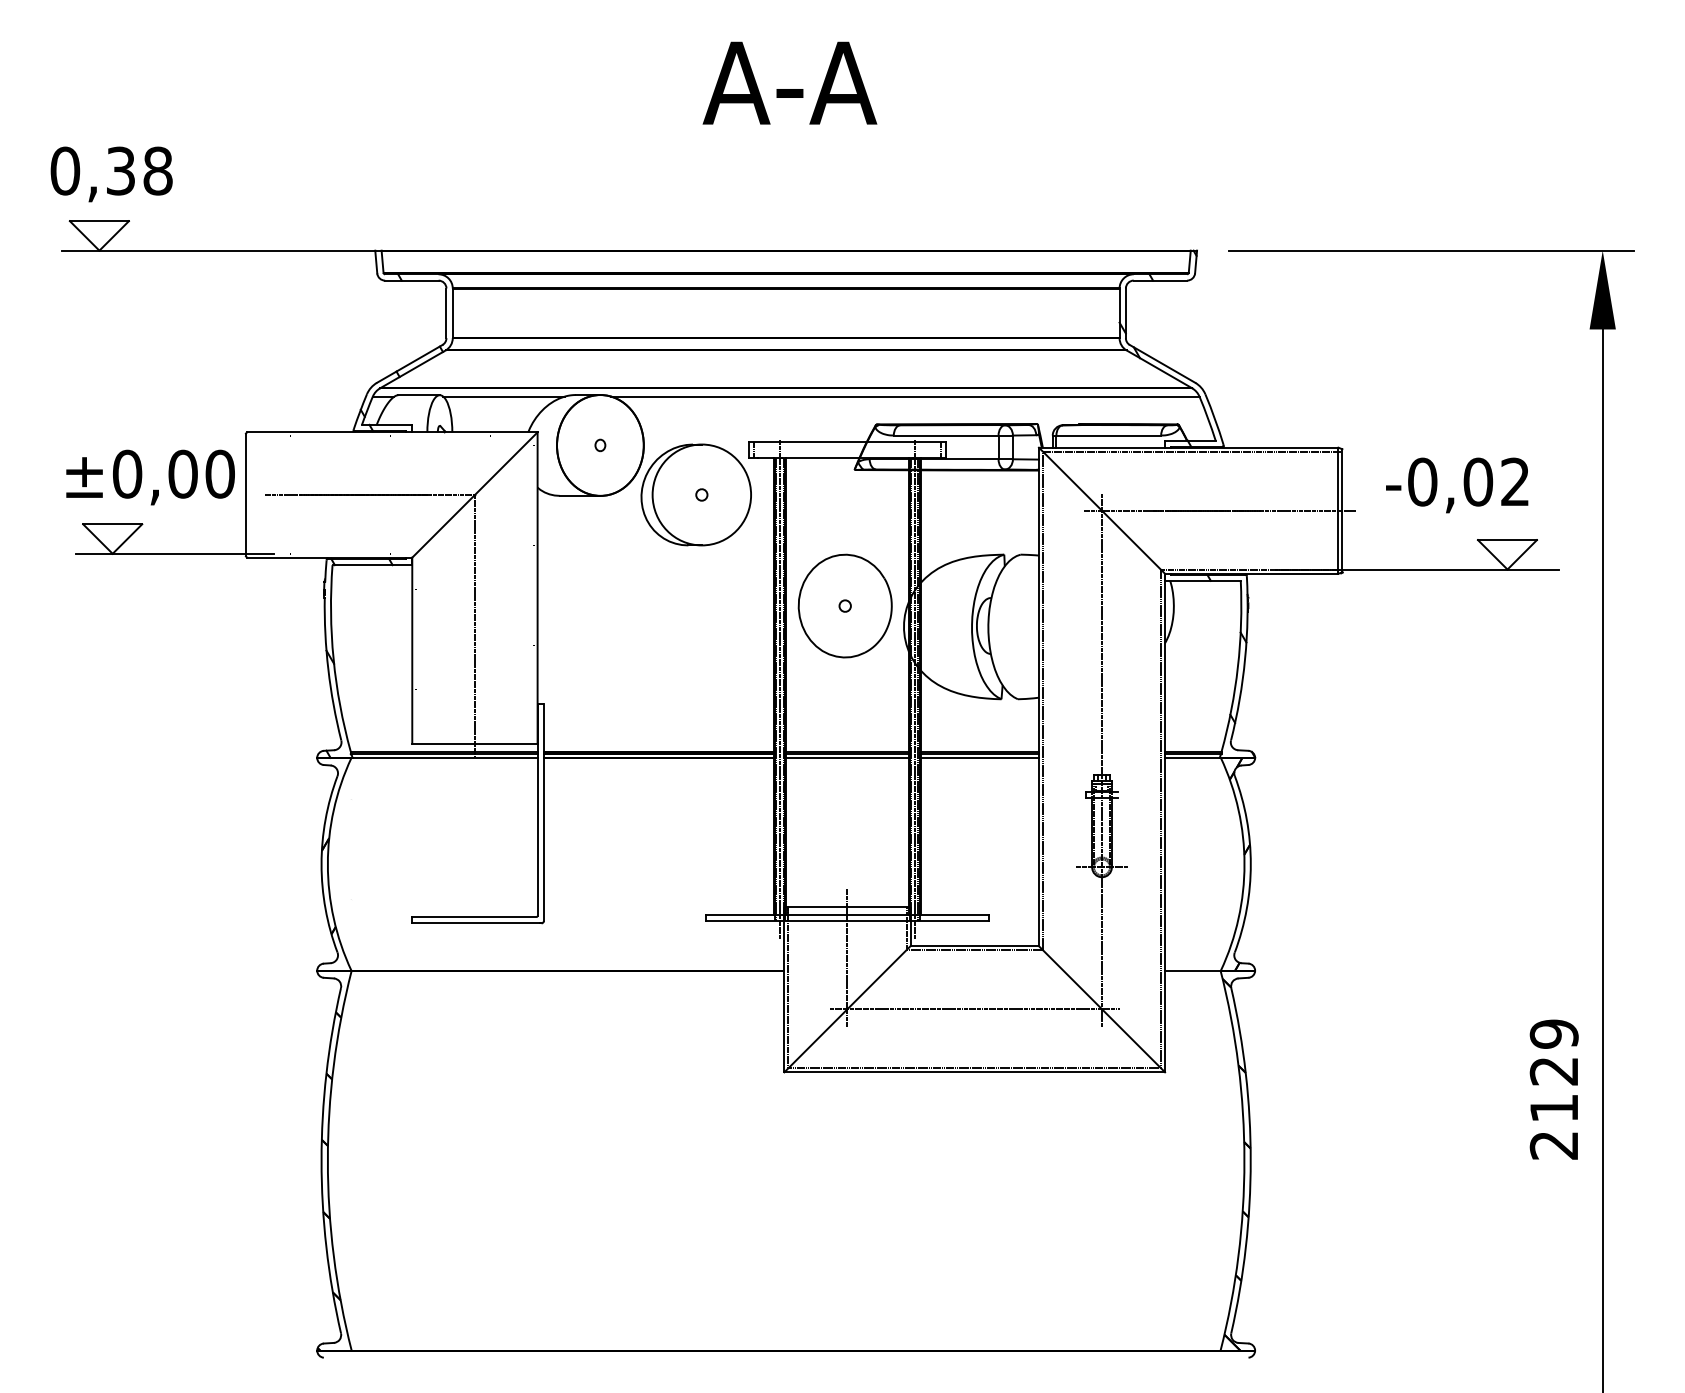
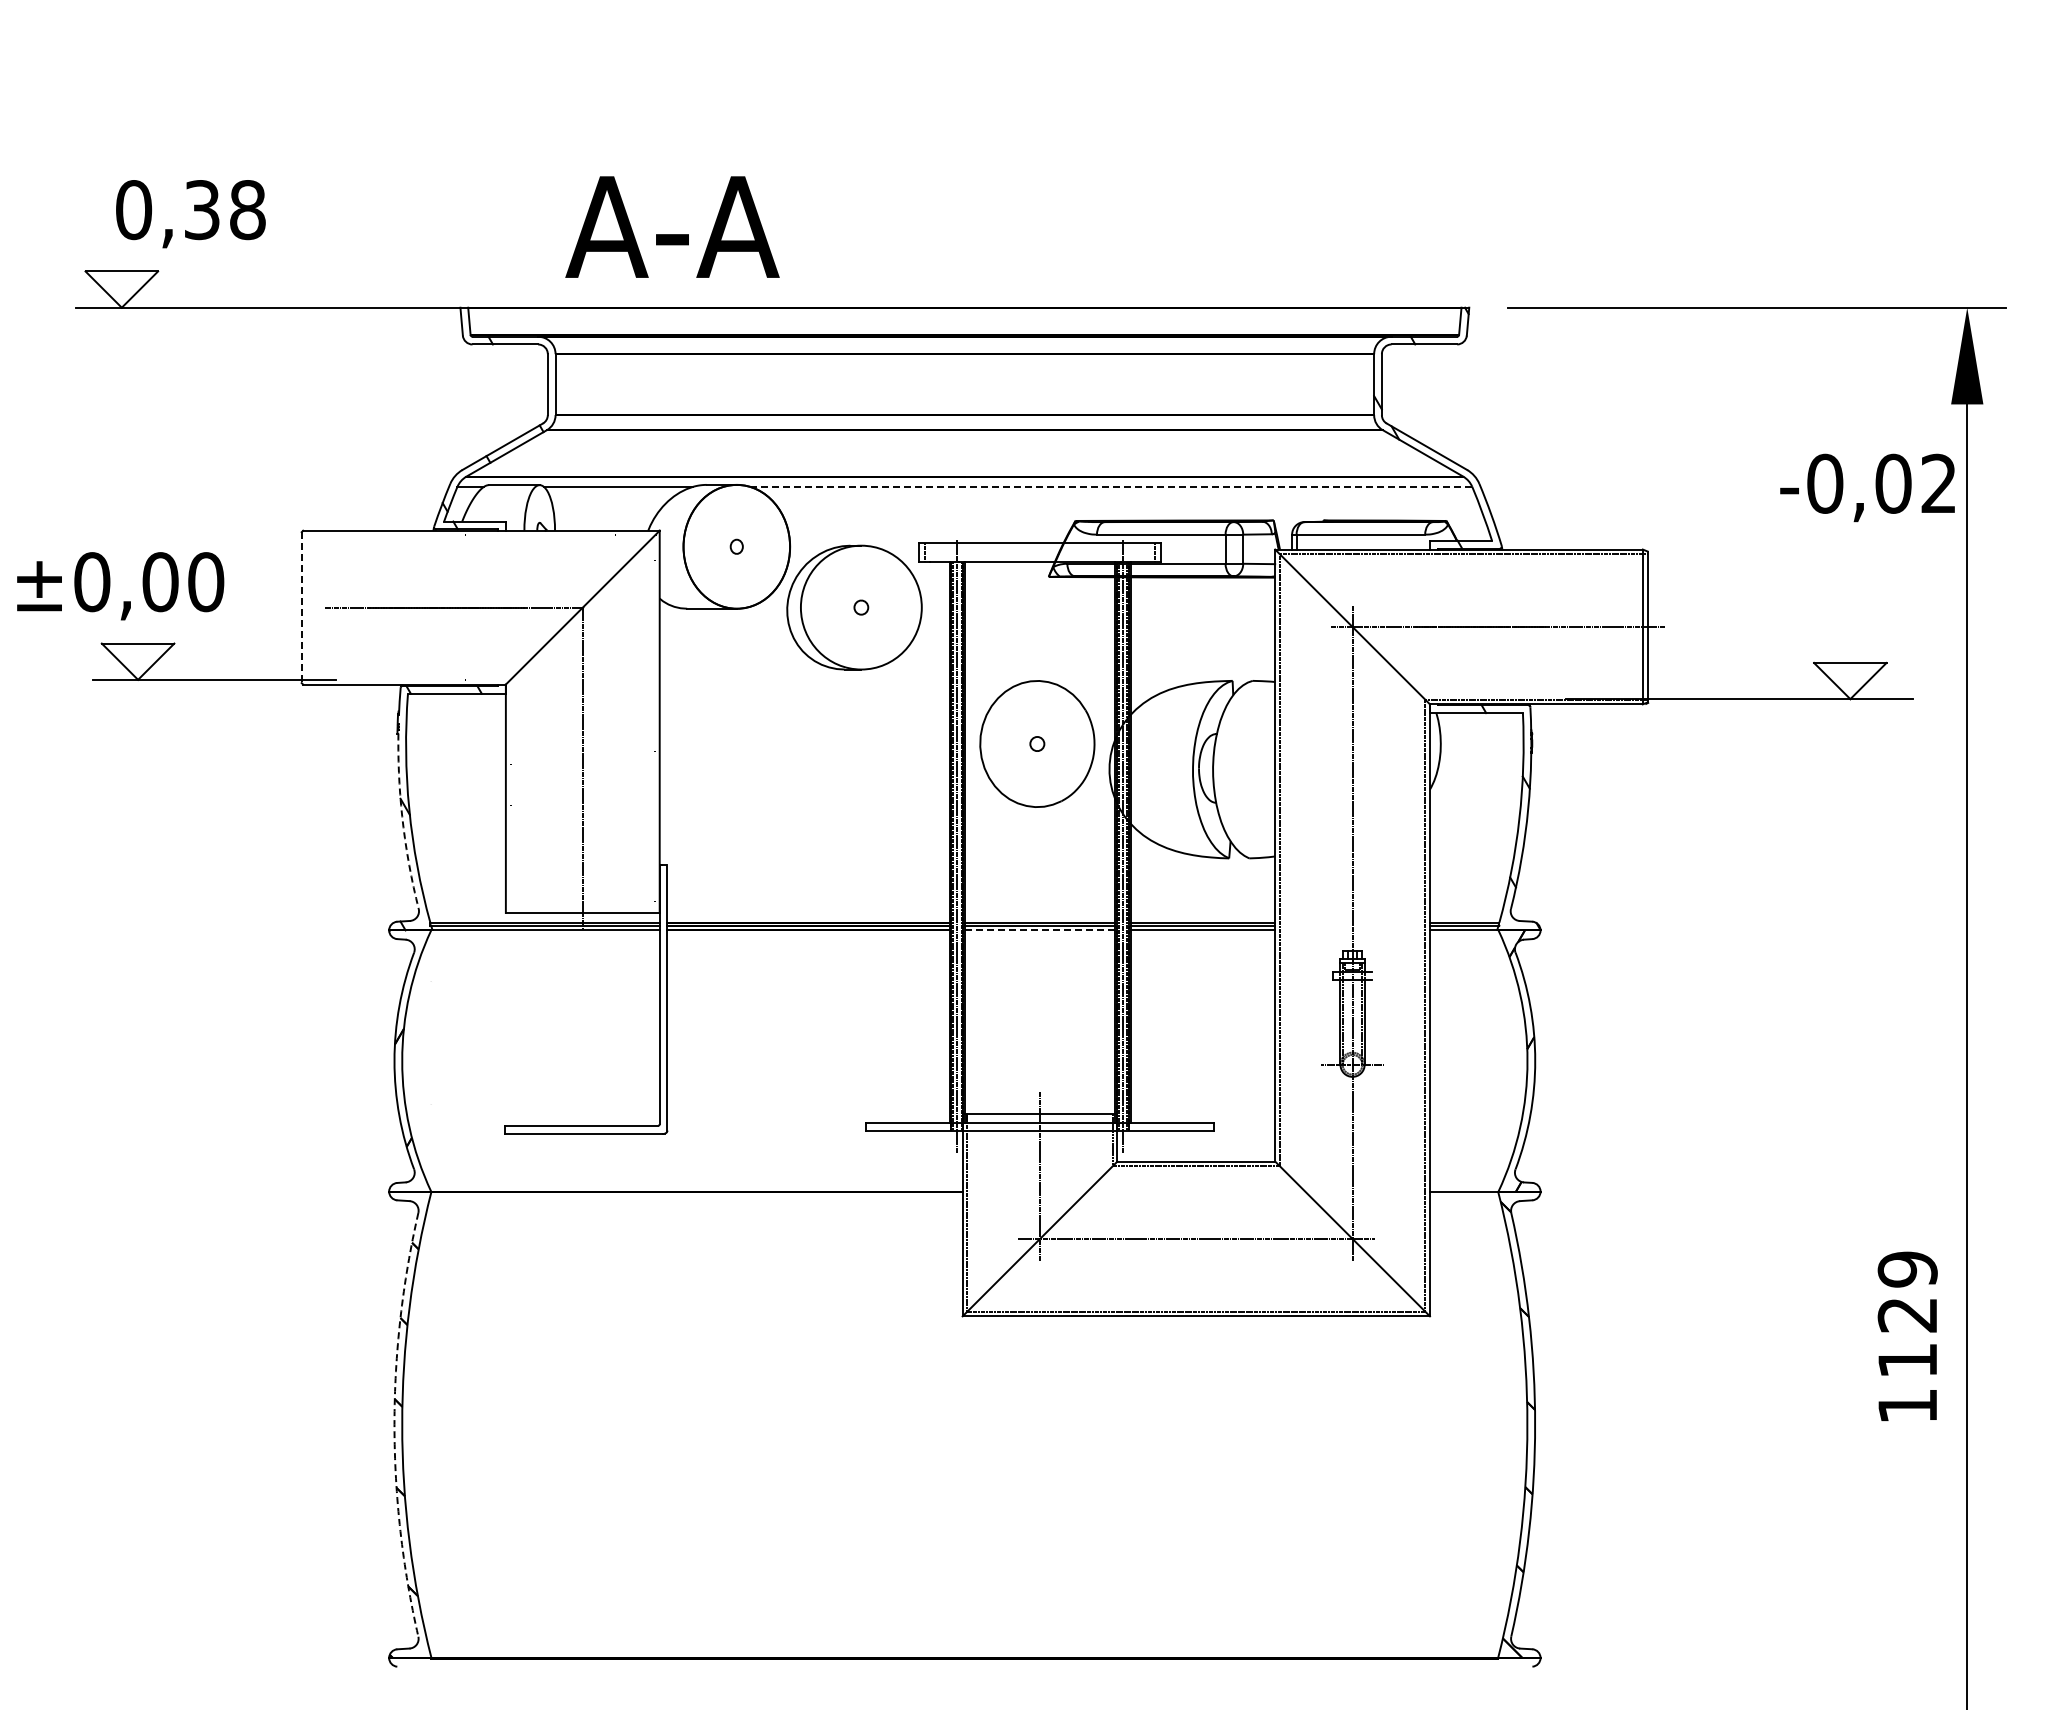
text: (789, 82) -> (672, 226), moved
text: (111, 174) -> (190, 214), moved
line: (905, 396) -> (1111, 486), solid -> dashed
text: (150, 477) -> (120, 586), moved
text: (1457, 485) -> (1867, 487), moved
line: (245, 495) -> (301, 608), solid -> dashed
arc: (328, 669) -> (402, 821), solid -> dashed
line: (847, 758) -> (1040, 930), solid -> dashed
text: (1553, 1145) -> (1906, 1406), 2129 -> 1129
arc: (321, 1160) -> (394, 1424), solid -> dashed

